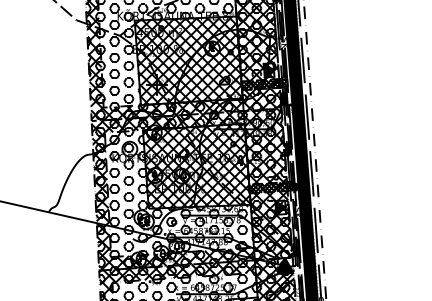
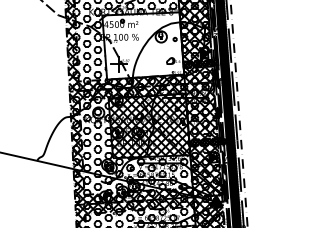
hatch: (188, 60) -> (143, 45), removed

